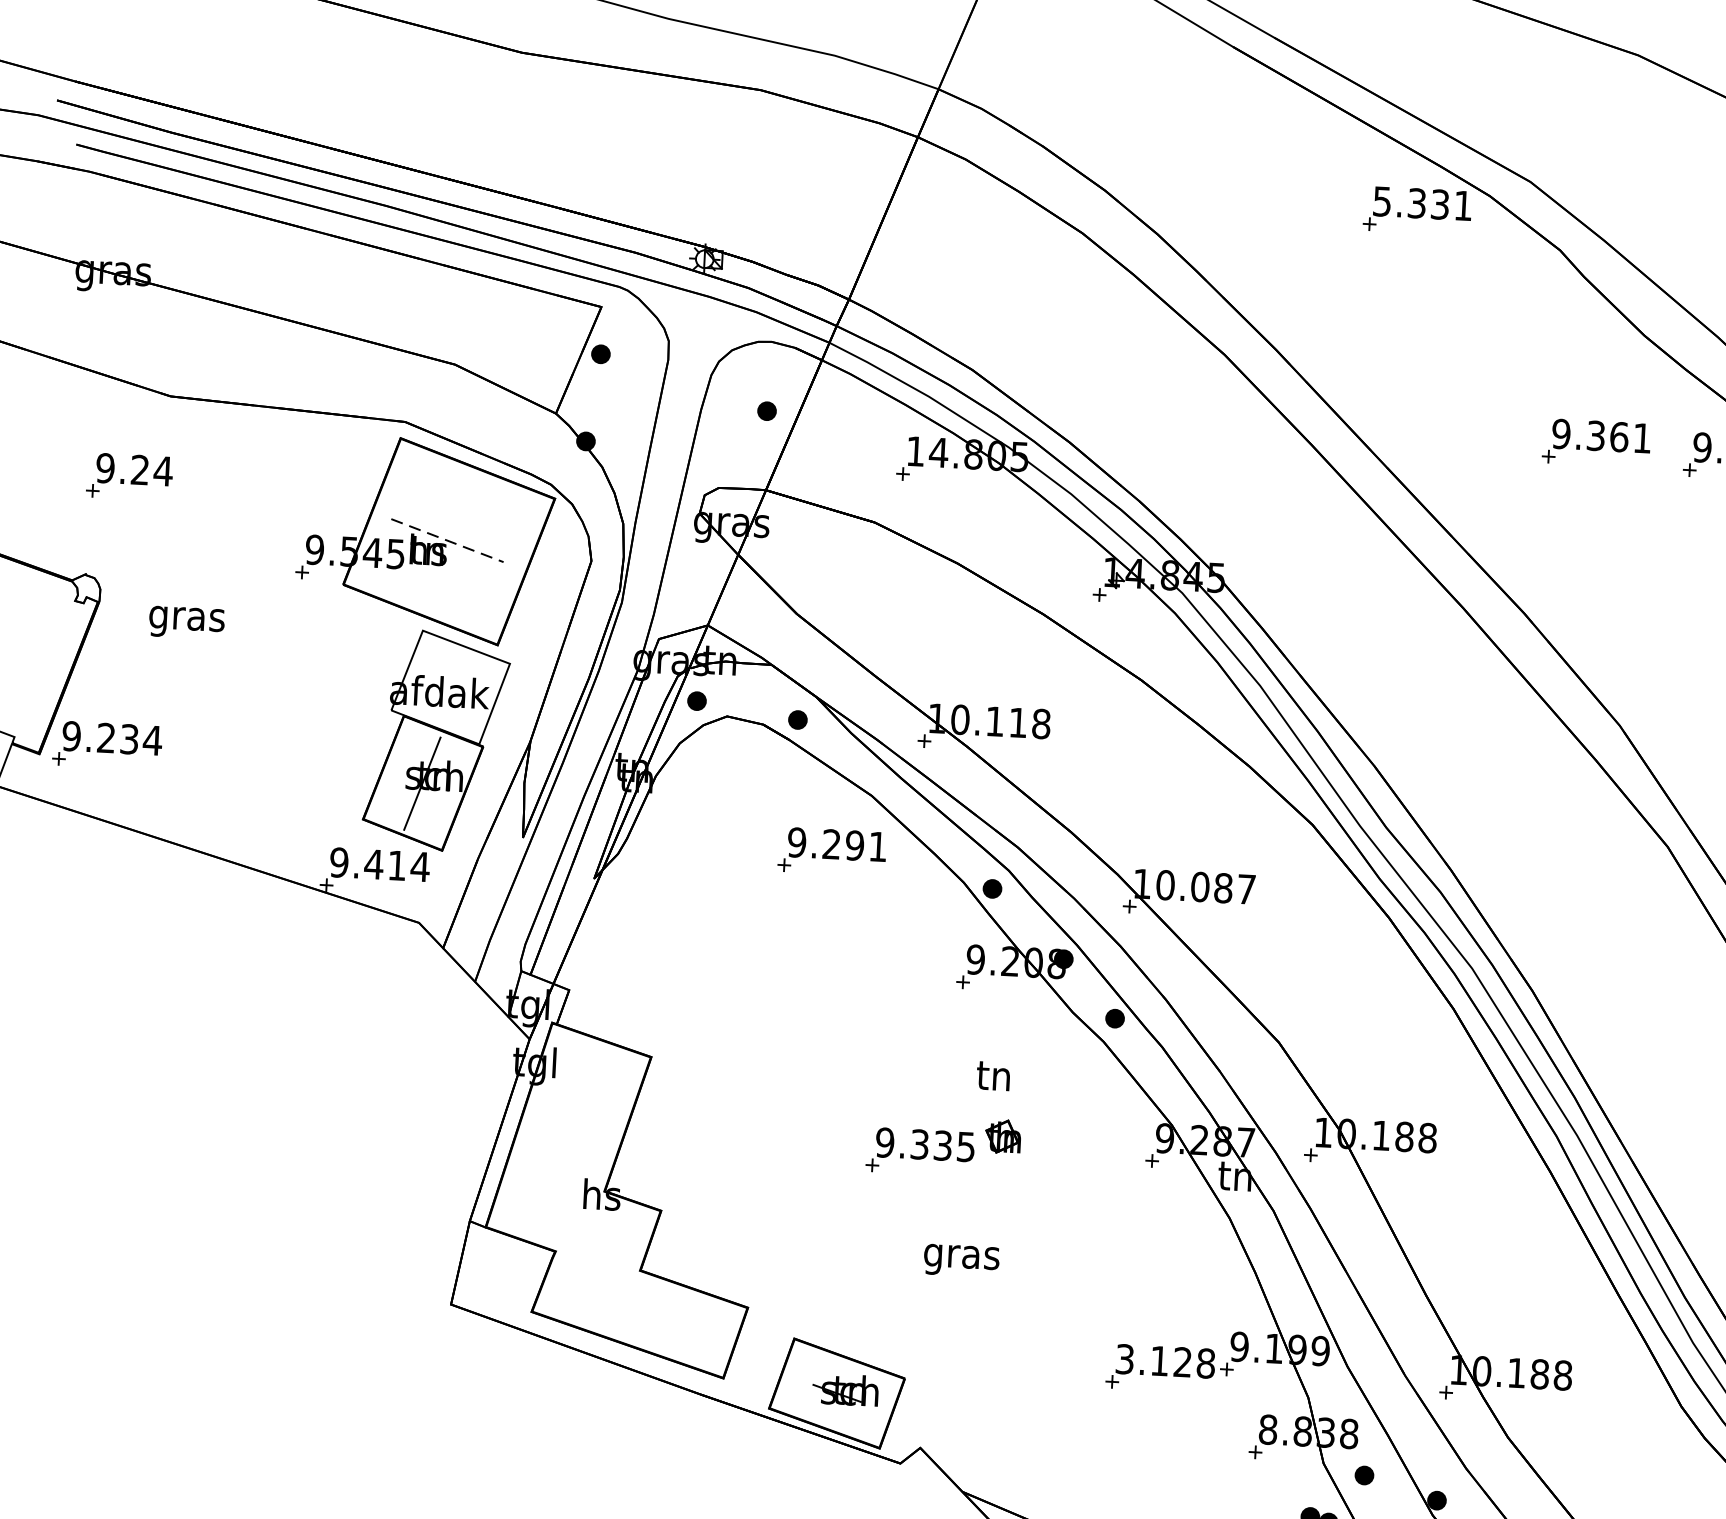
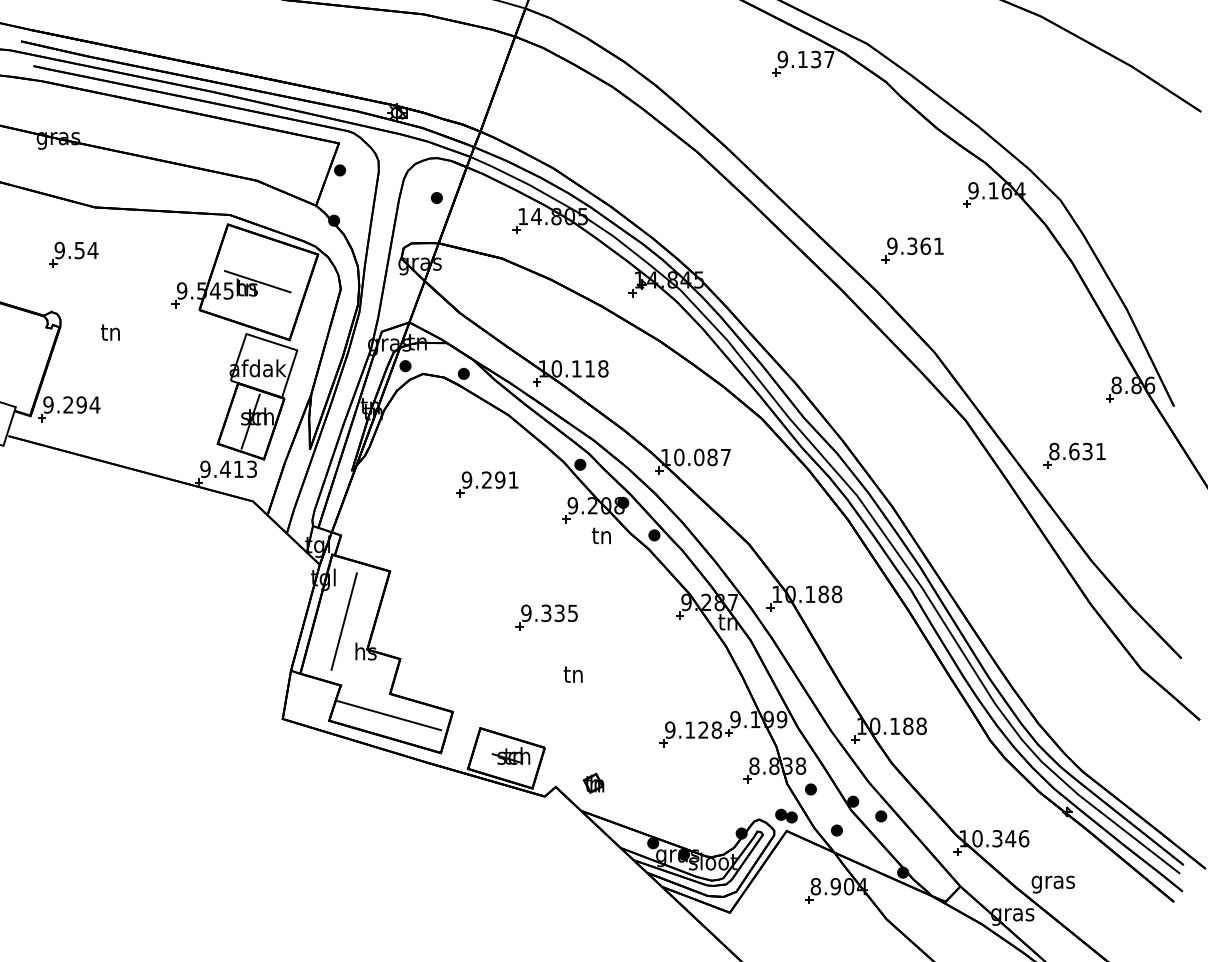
text: (1421, 203) -> (805, 59), 5.331 -> 9.137
part: (1596, 443) -> (912, 250), moved
text: (139, 469) -> (79, 250), 9.24 -> 9.54
line: (448, 540) -> (258, 281), dashed -> solid
text: (186, 619) -> (110, 334), gras -> tn
text: (129, 738) -> (81, 404), 9.234 -> 9.294
part: (832, 852) -> (487, 484), moved
text: (419, 867) -> (251, 469), 9.414 -> 9.413
text: (993, 1075) -> (601, 535), moved
part: (1002, 1135) -> (593, 782), moved
line: (565, 1140) -> (343, 621), added
text: (961, 1257) -> (573, 676), gras -> tn
line: (637, 1308) -> (389, 715), added
text: (1125, 1358) -> (670, 729), 3.128 -> 9.128

